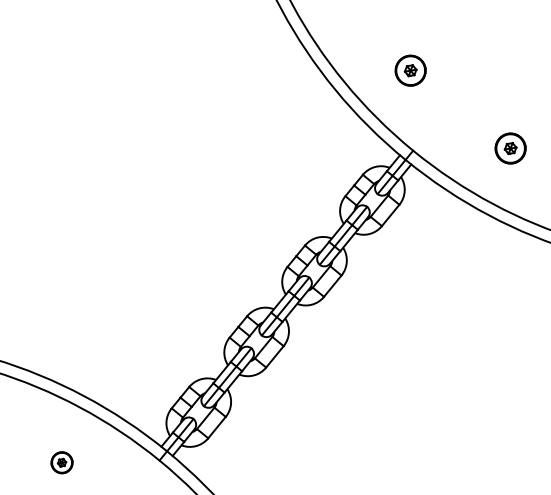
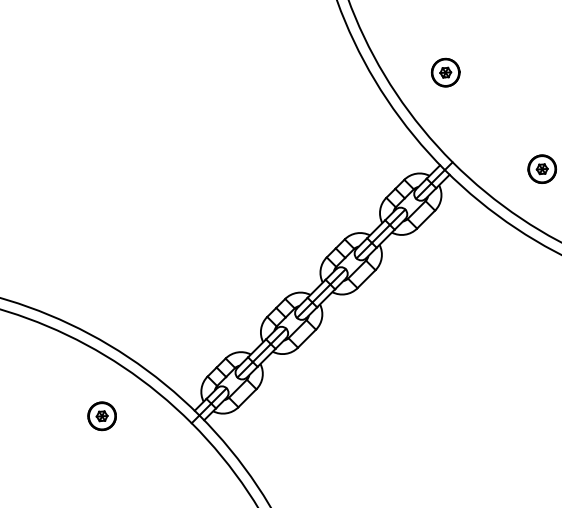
part: (410, 70) -> (445, 72), moved
part: (61, 463) -> (101, 416), size x1.43

